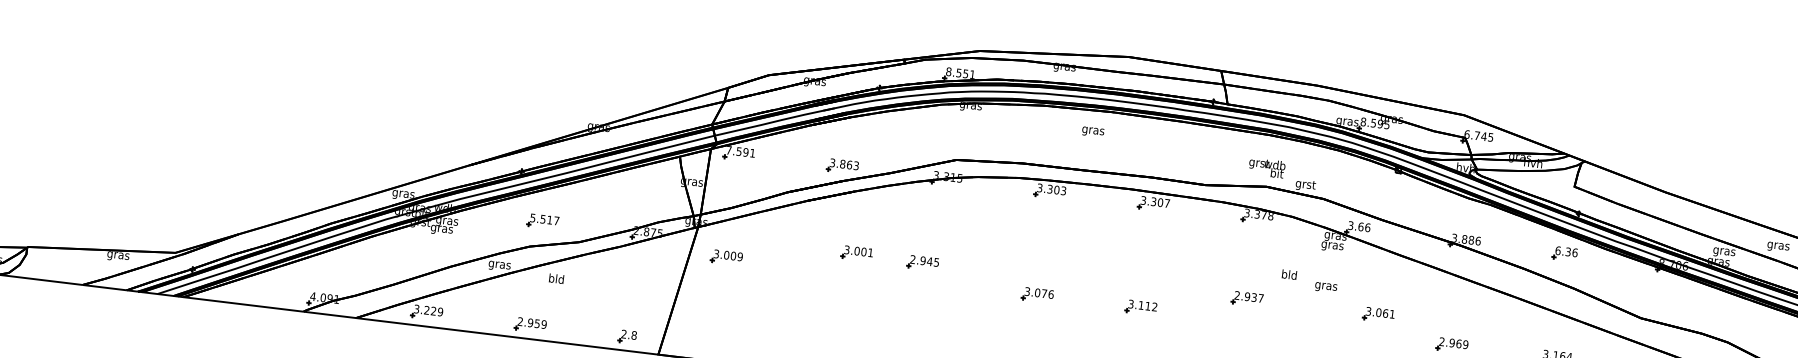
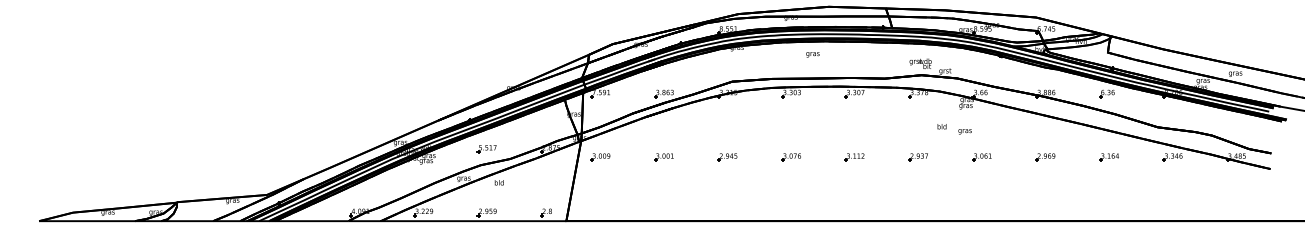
part: (856, 253) -> (663, 157), moved
part: (922, 263) -> (727, 157), moved
part: (1245, 298) -> (917, 157), moved
part: (1377, 314) -> (981, 157), moved

